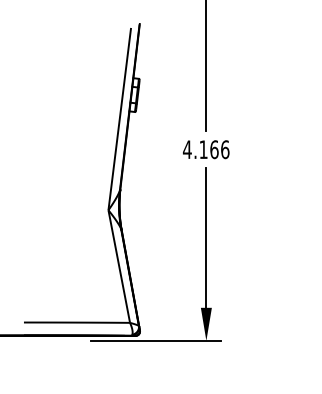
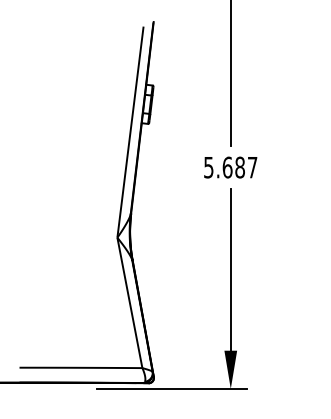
text: (205, 149) -> (229, 167), 4.166 -> 5.687

